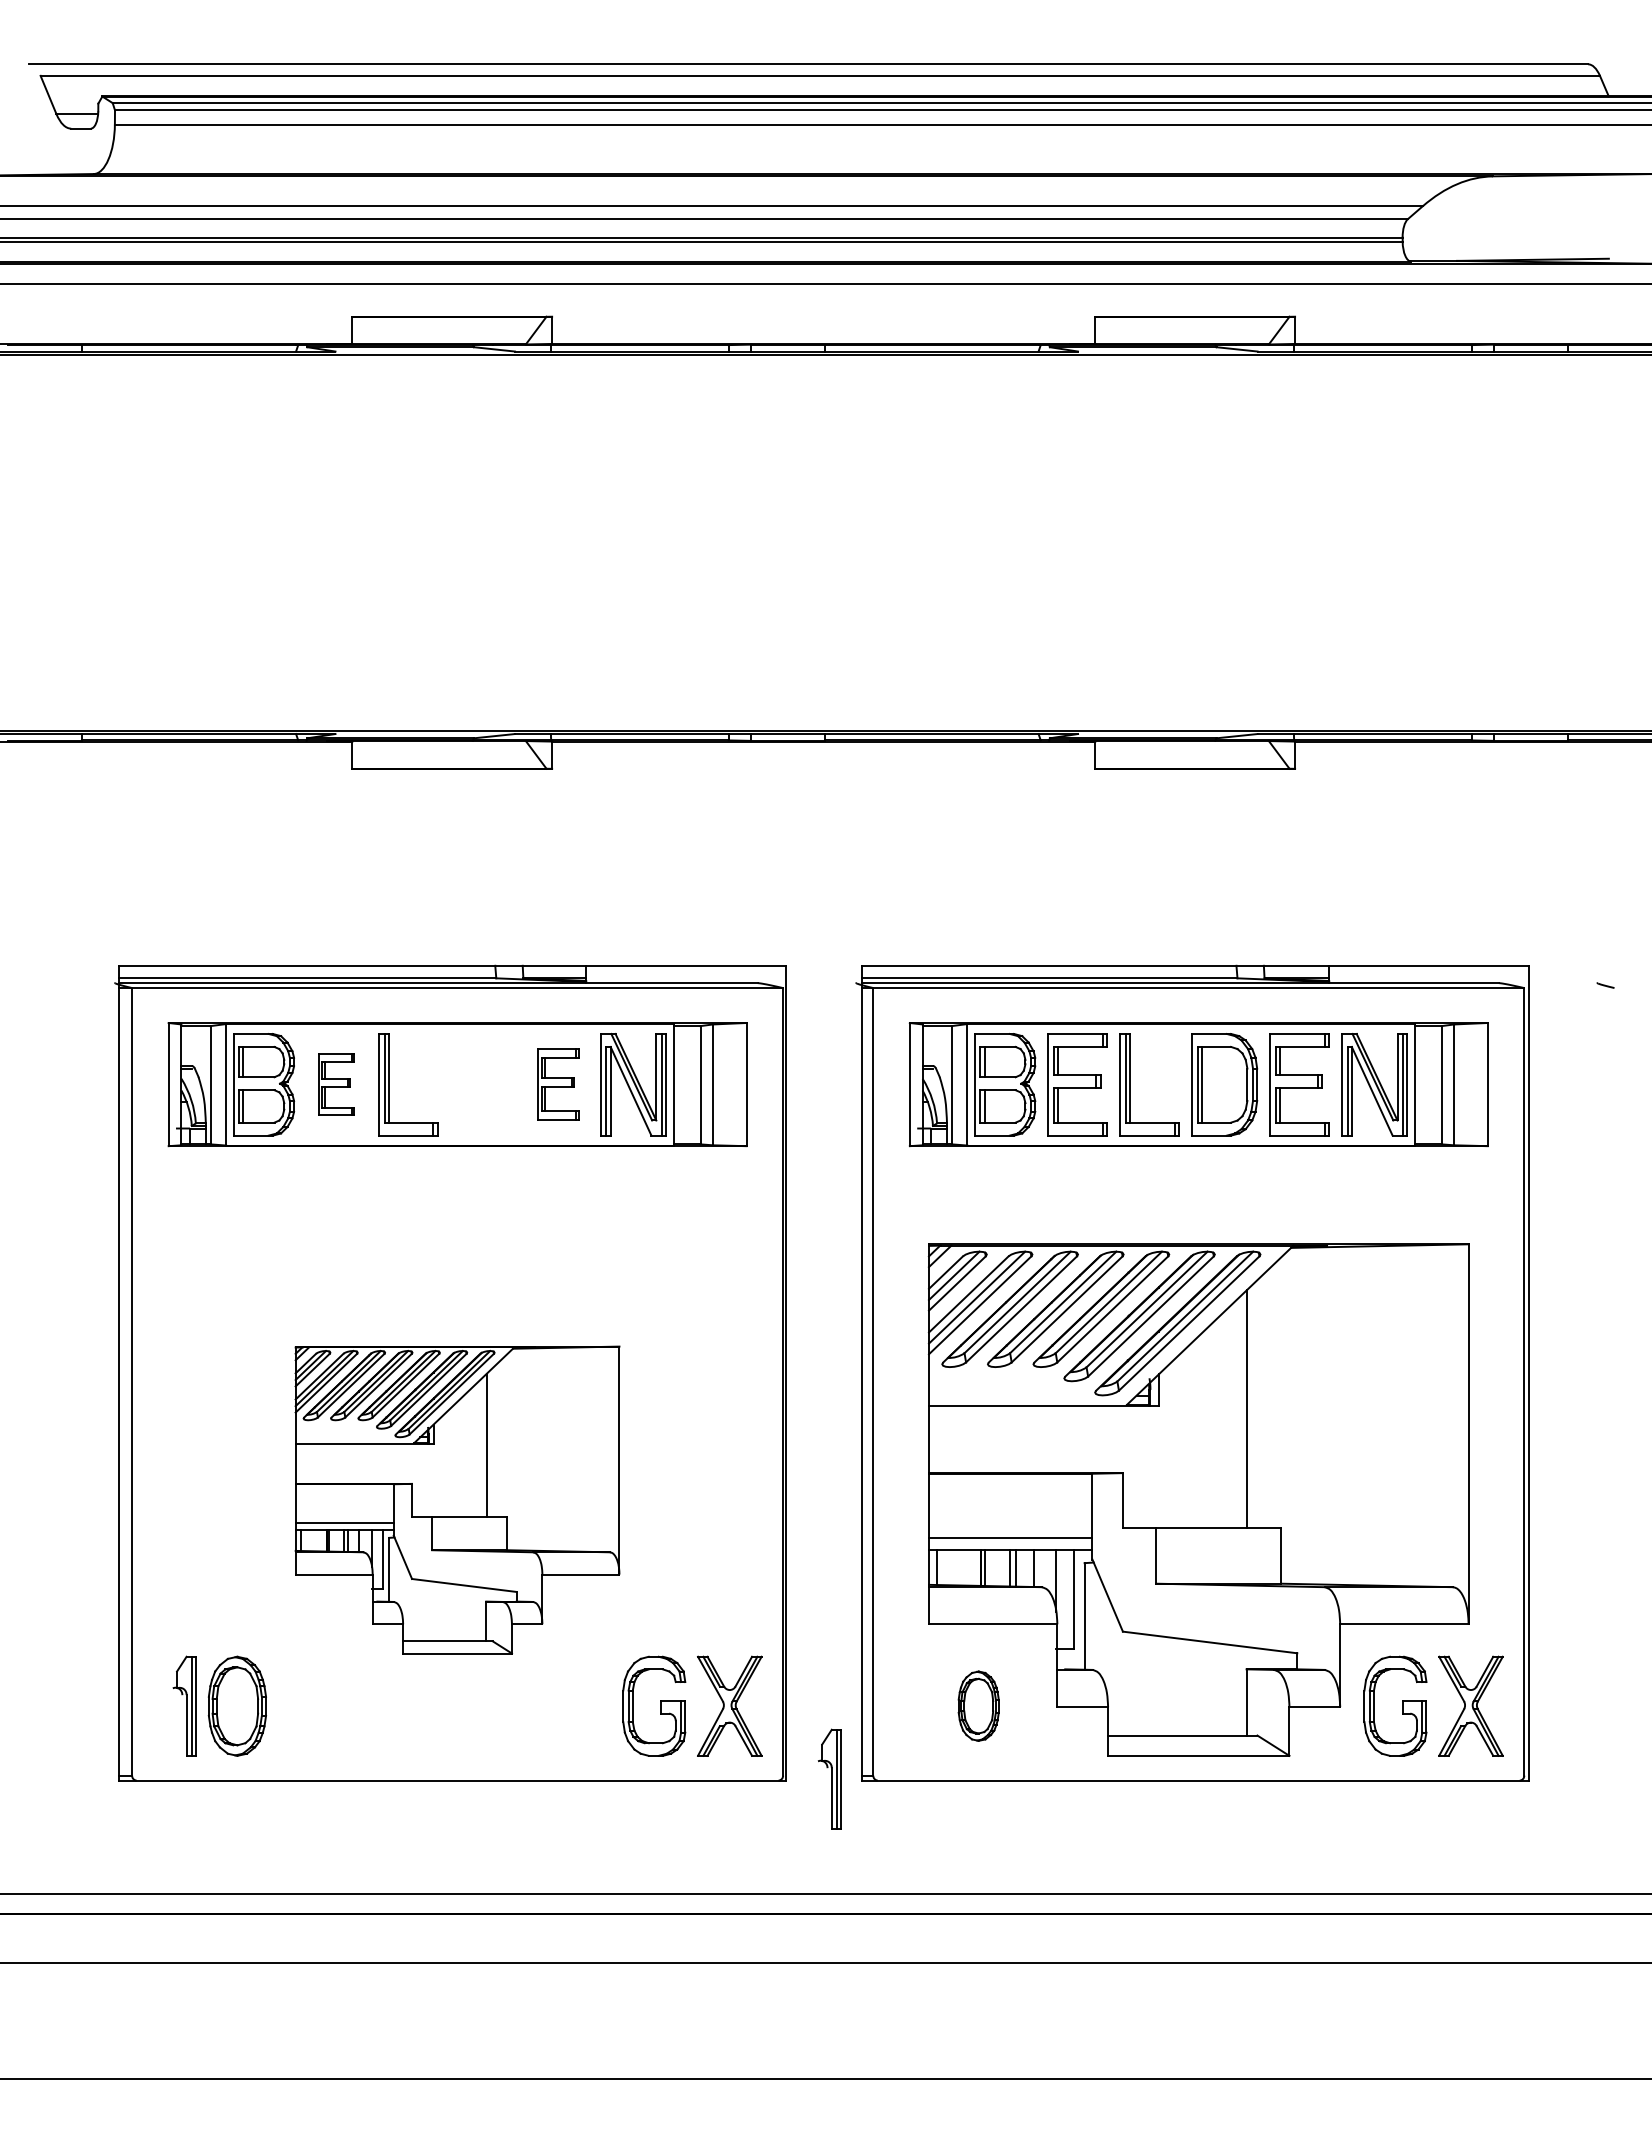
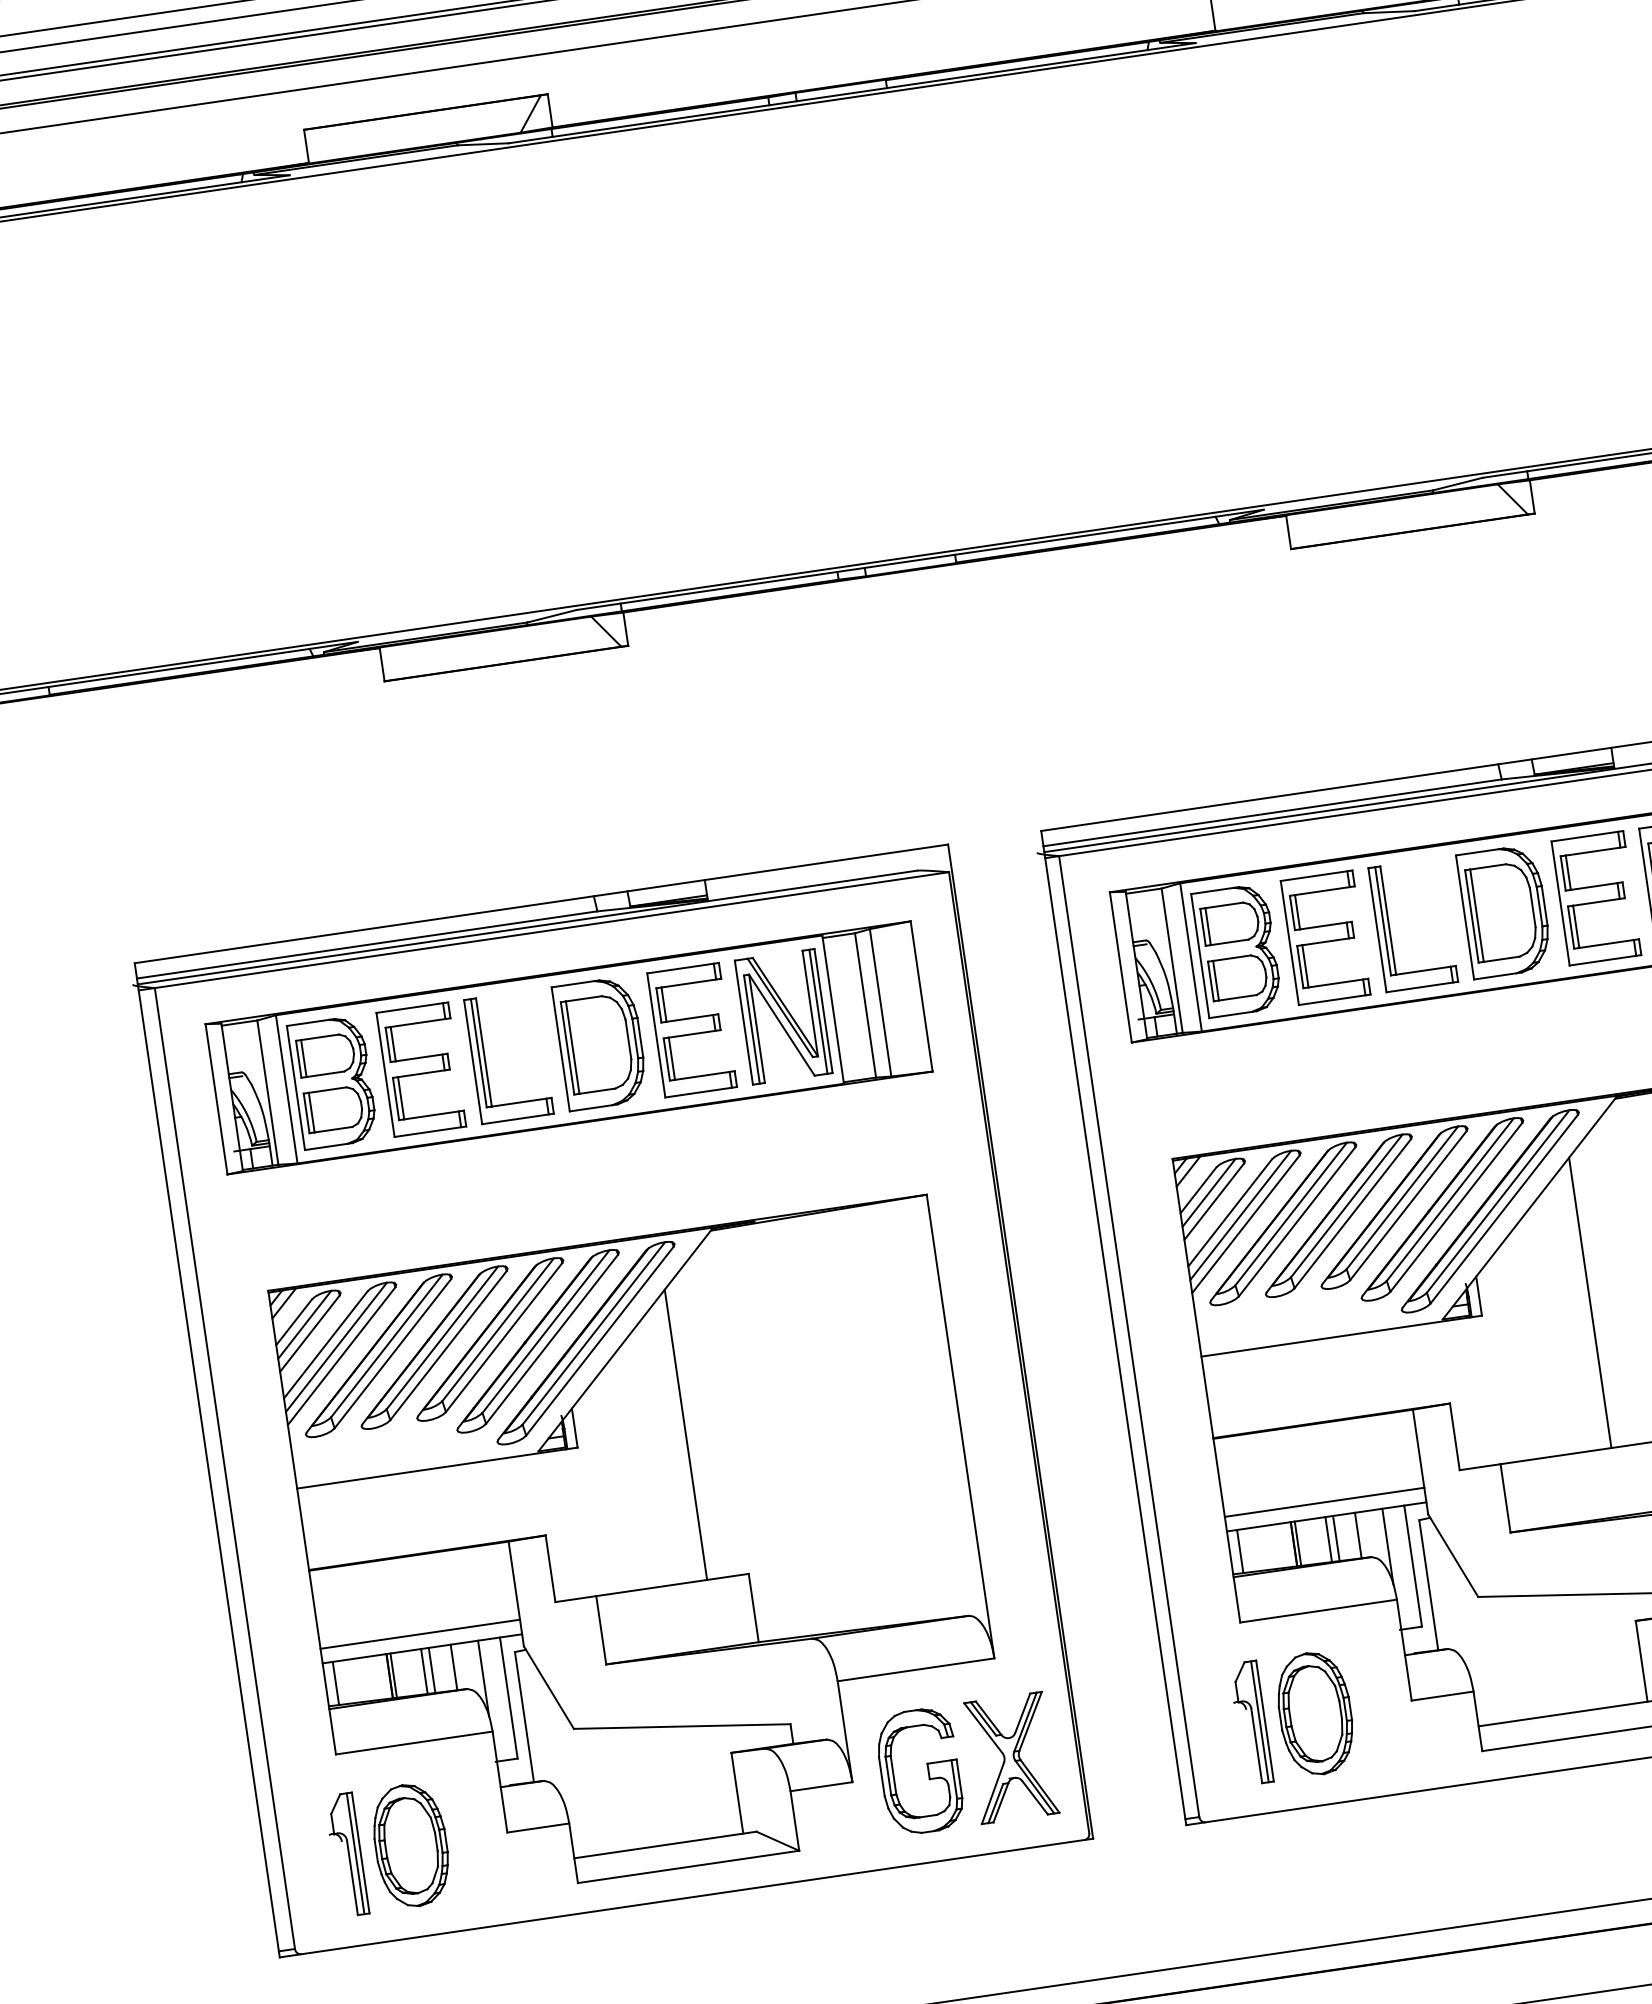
part: (336, 1084) -> (421, 1069), size x1.67
part: (483, 1084) -> (600, 1043), added
part: (558, 1084) -> (692, 1029), size x1.43
part: (457, 1499) -> (642, 1554), size x1.67
part: (978, 1705) -> (1315, 1712), size x1.43
part: (829, 1778) -> (1250, 1722), moved

